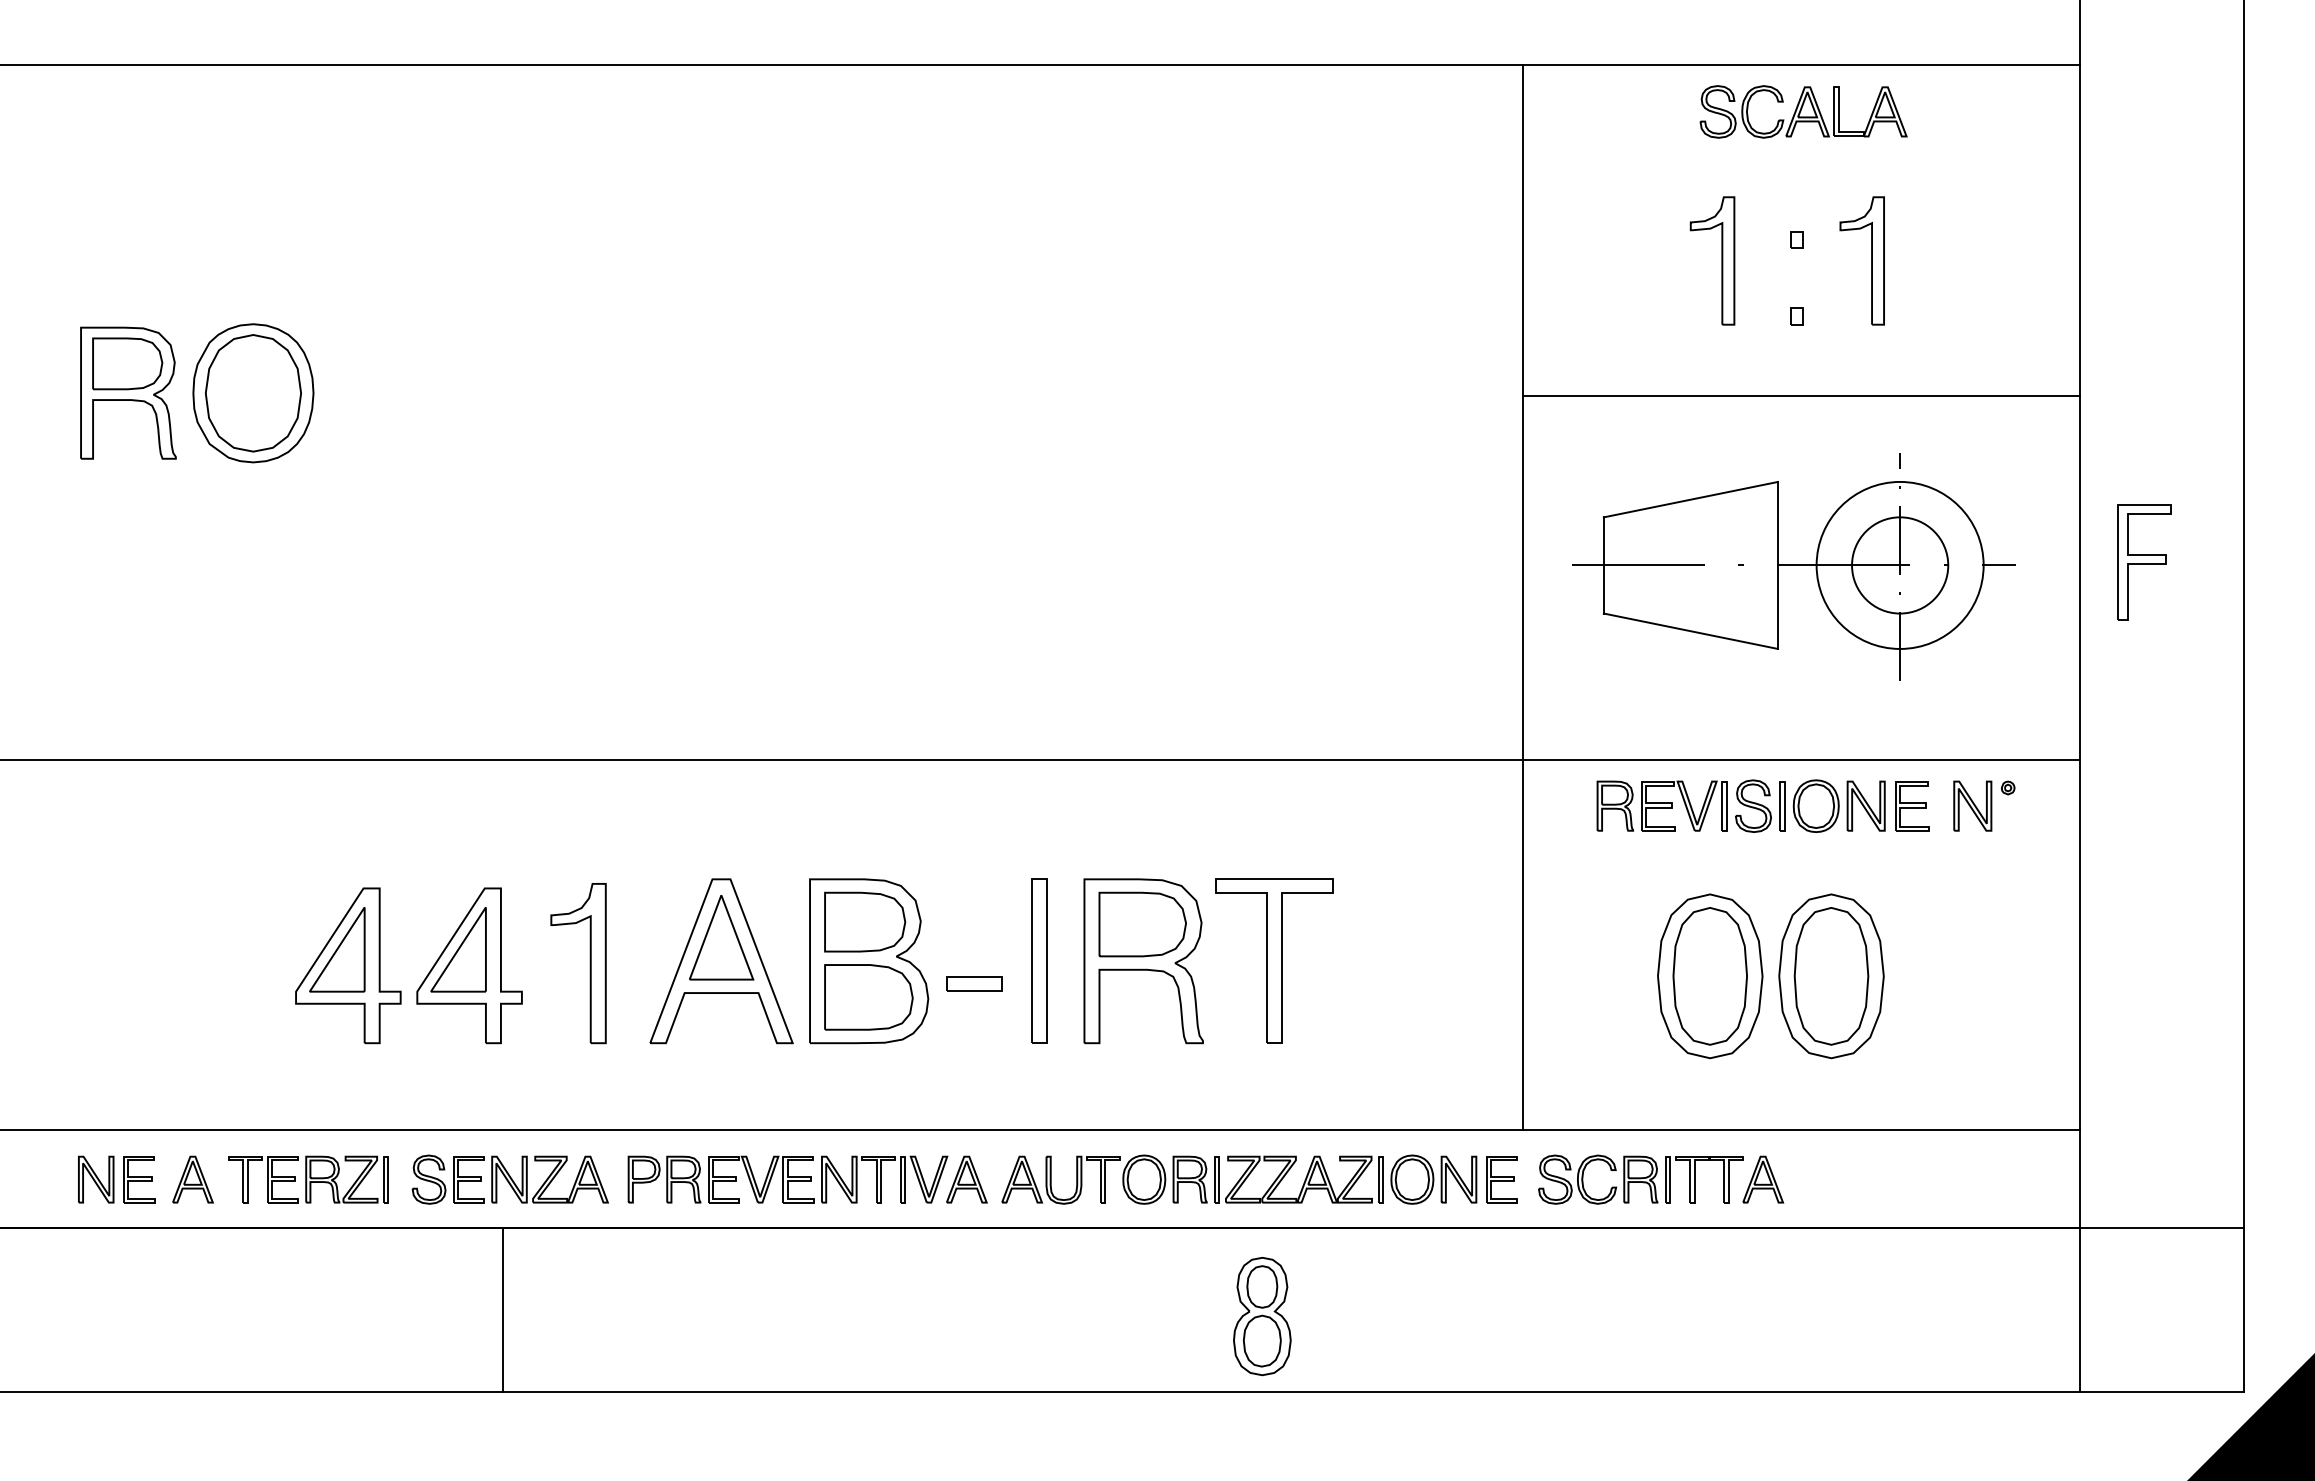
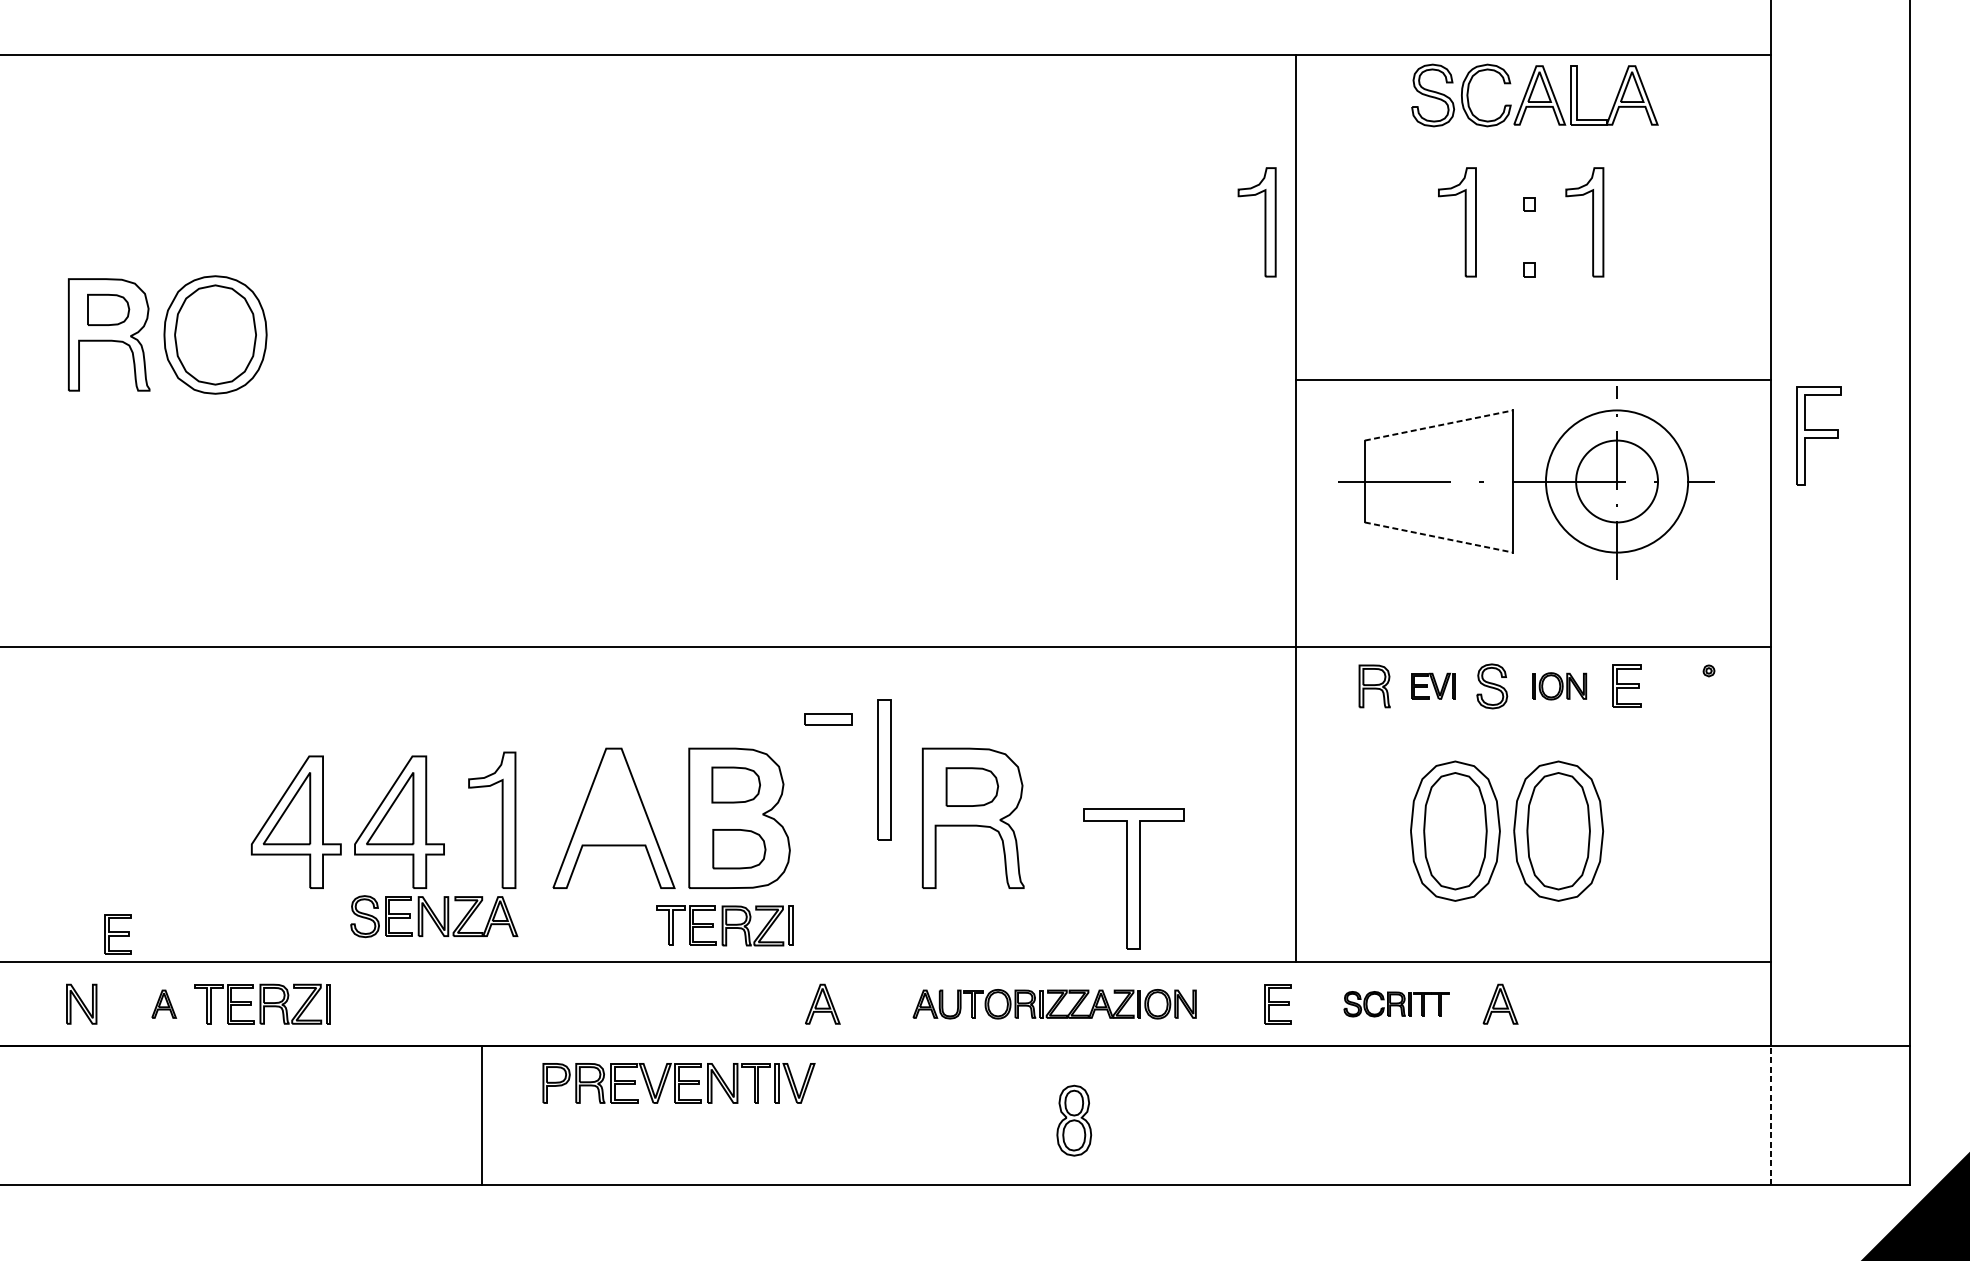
part: (1803, 111) -> (1534, 95), size x1.4
part: (1486, 260) -> (1265, 221), added
part: (127, 363) -> (108, 309), size x0.7
line: (1801, 396) -> (1533, 380), moved
line: (1690, 499) -> (1438, 425), solid -> dashed
part: (2144, 562) -> (1819, 436), moved
line: (1690, 631) -> (1438, 537), solid -> dashed
part: (1684, 805) -> (1433, 685), size x0.6
part: (1832, 805) -> (1559, 685), size x0.6
part: (1972, 805) -> (1678, 685), removed
part: (865, 921) -> (736, 784), size x0.7
part: (1142, 924) -> (972, 787), size x0.7
part: (721, 937) -> (613, 798), removed
part: (1039, 960) -> (884, 769), moved
part: (1274, 960) -> (1133, 878), moved
part: (974, 983) -> (829, 719), moved
part: (868, 997) -> (739, 849), size x0.7
part: (851, 1087) -> (724, 925), added
part: (139, 1179) -> (118, 934), moved
part: (192, 1179) -> (163, 1004), size x0.7
part: (509, 1179) -> (433, 916), moved
part: (787, 1179) -> (678, 1083), moved
part: (1239, 1179) -> (1054, 1004), size x0.7
part: (1640, 1179) -> (1396, 1004), size x0.6
line: (503, 1310) -> (481, 1115), moved
line: (2080, 1310) -> (1770, 1115), solid -> dashed
part: (1262, 1316) -> (1074, 1120), size x0.7

